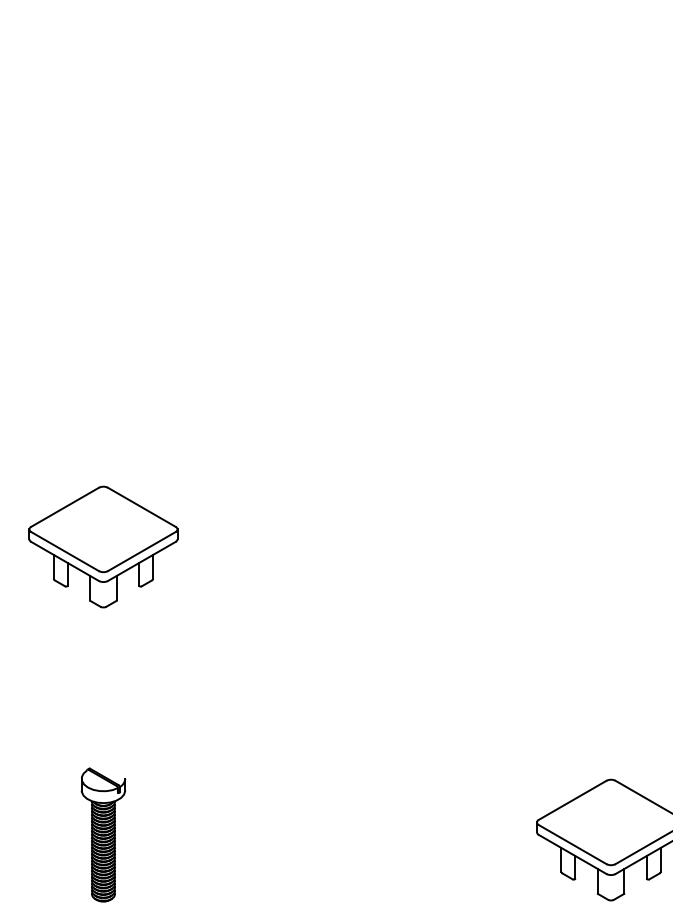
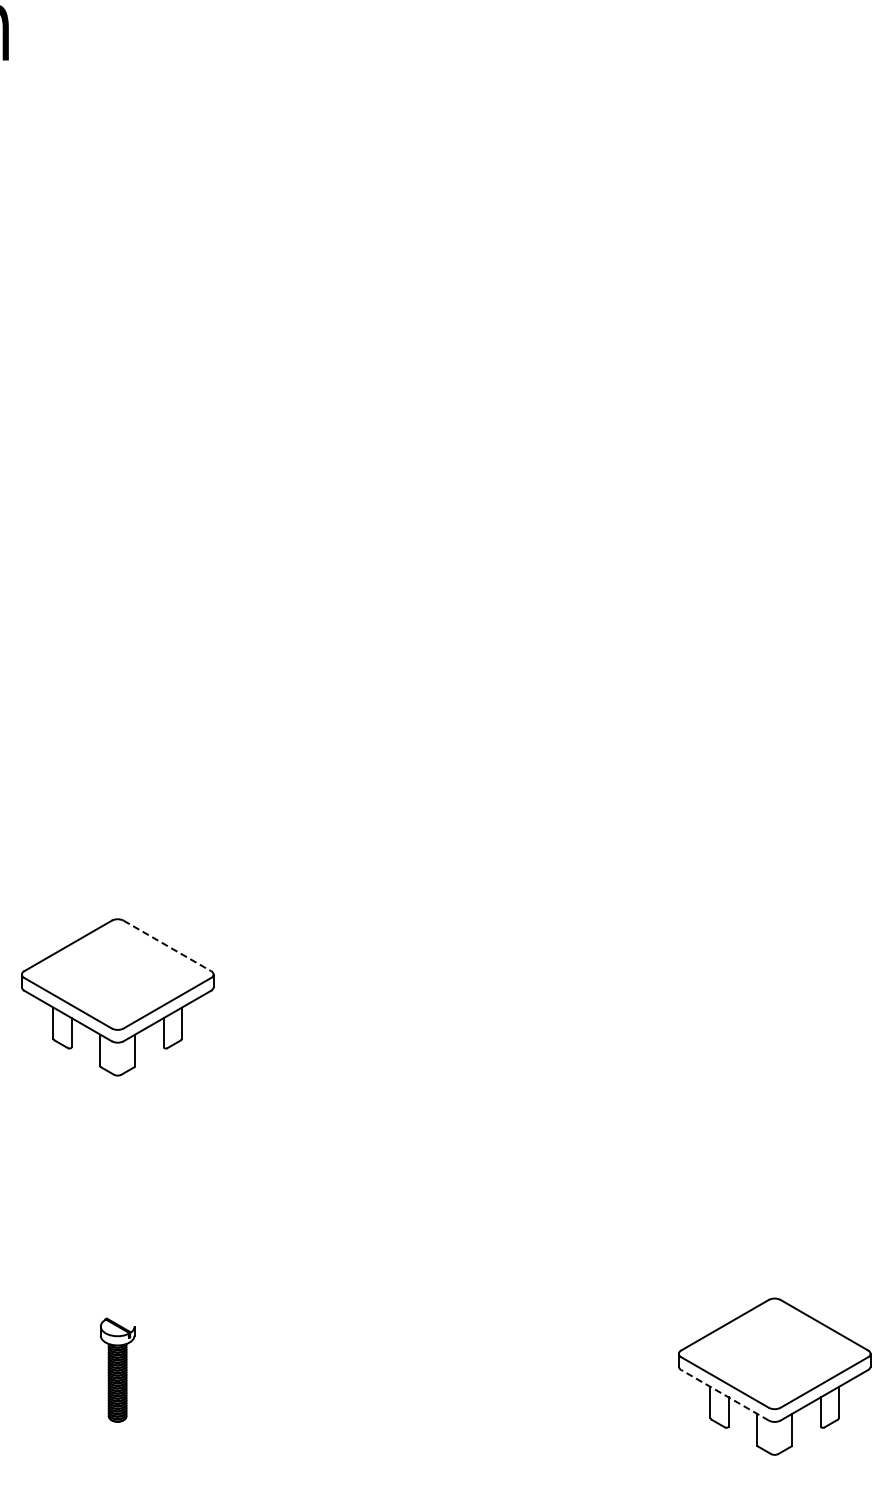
line: (141, 506) -> (167, 945), solid -> dashed
part: (103, 835) -> (117, 1370), size x0.6
line: (573, 854) -> (725, 1395), solid -> dashed

